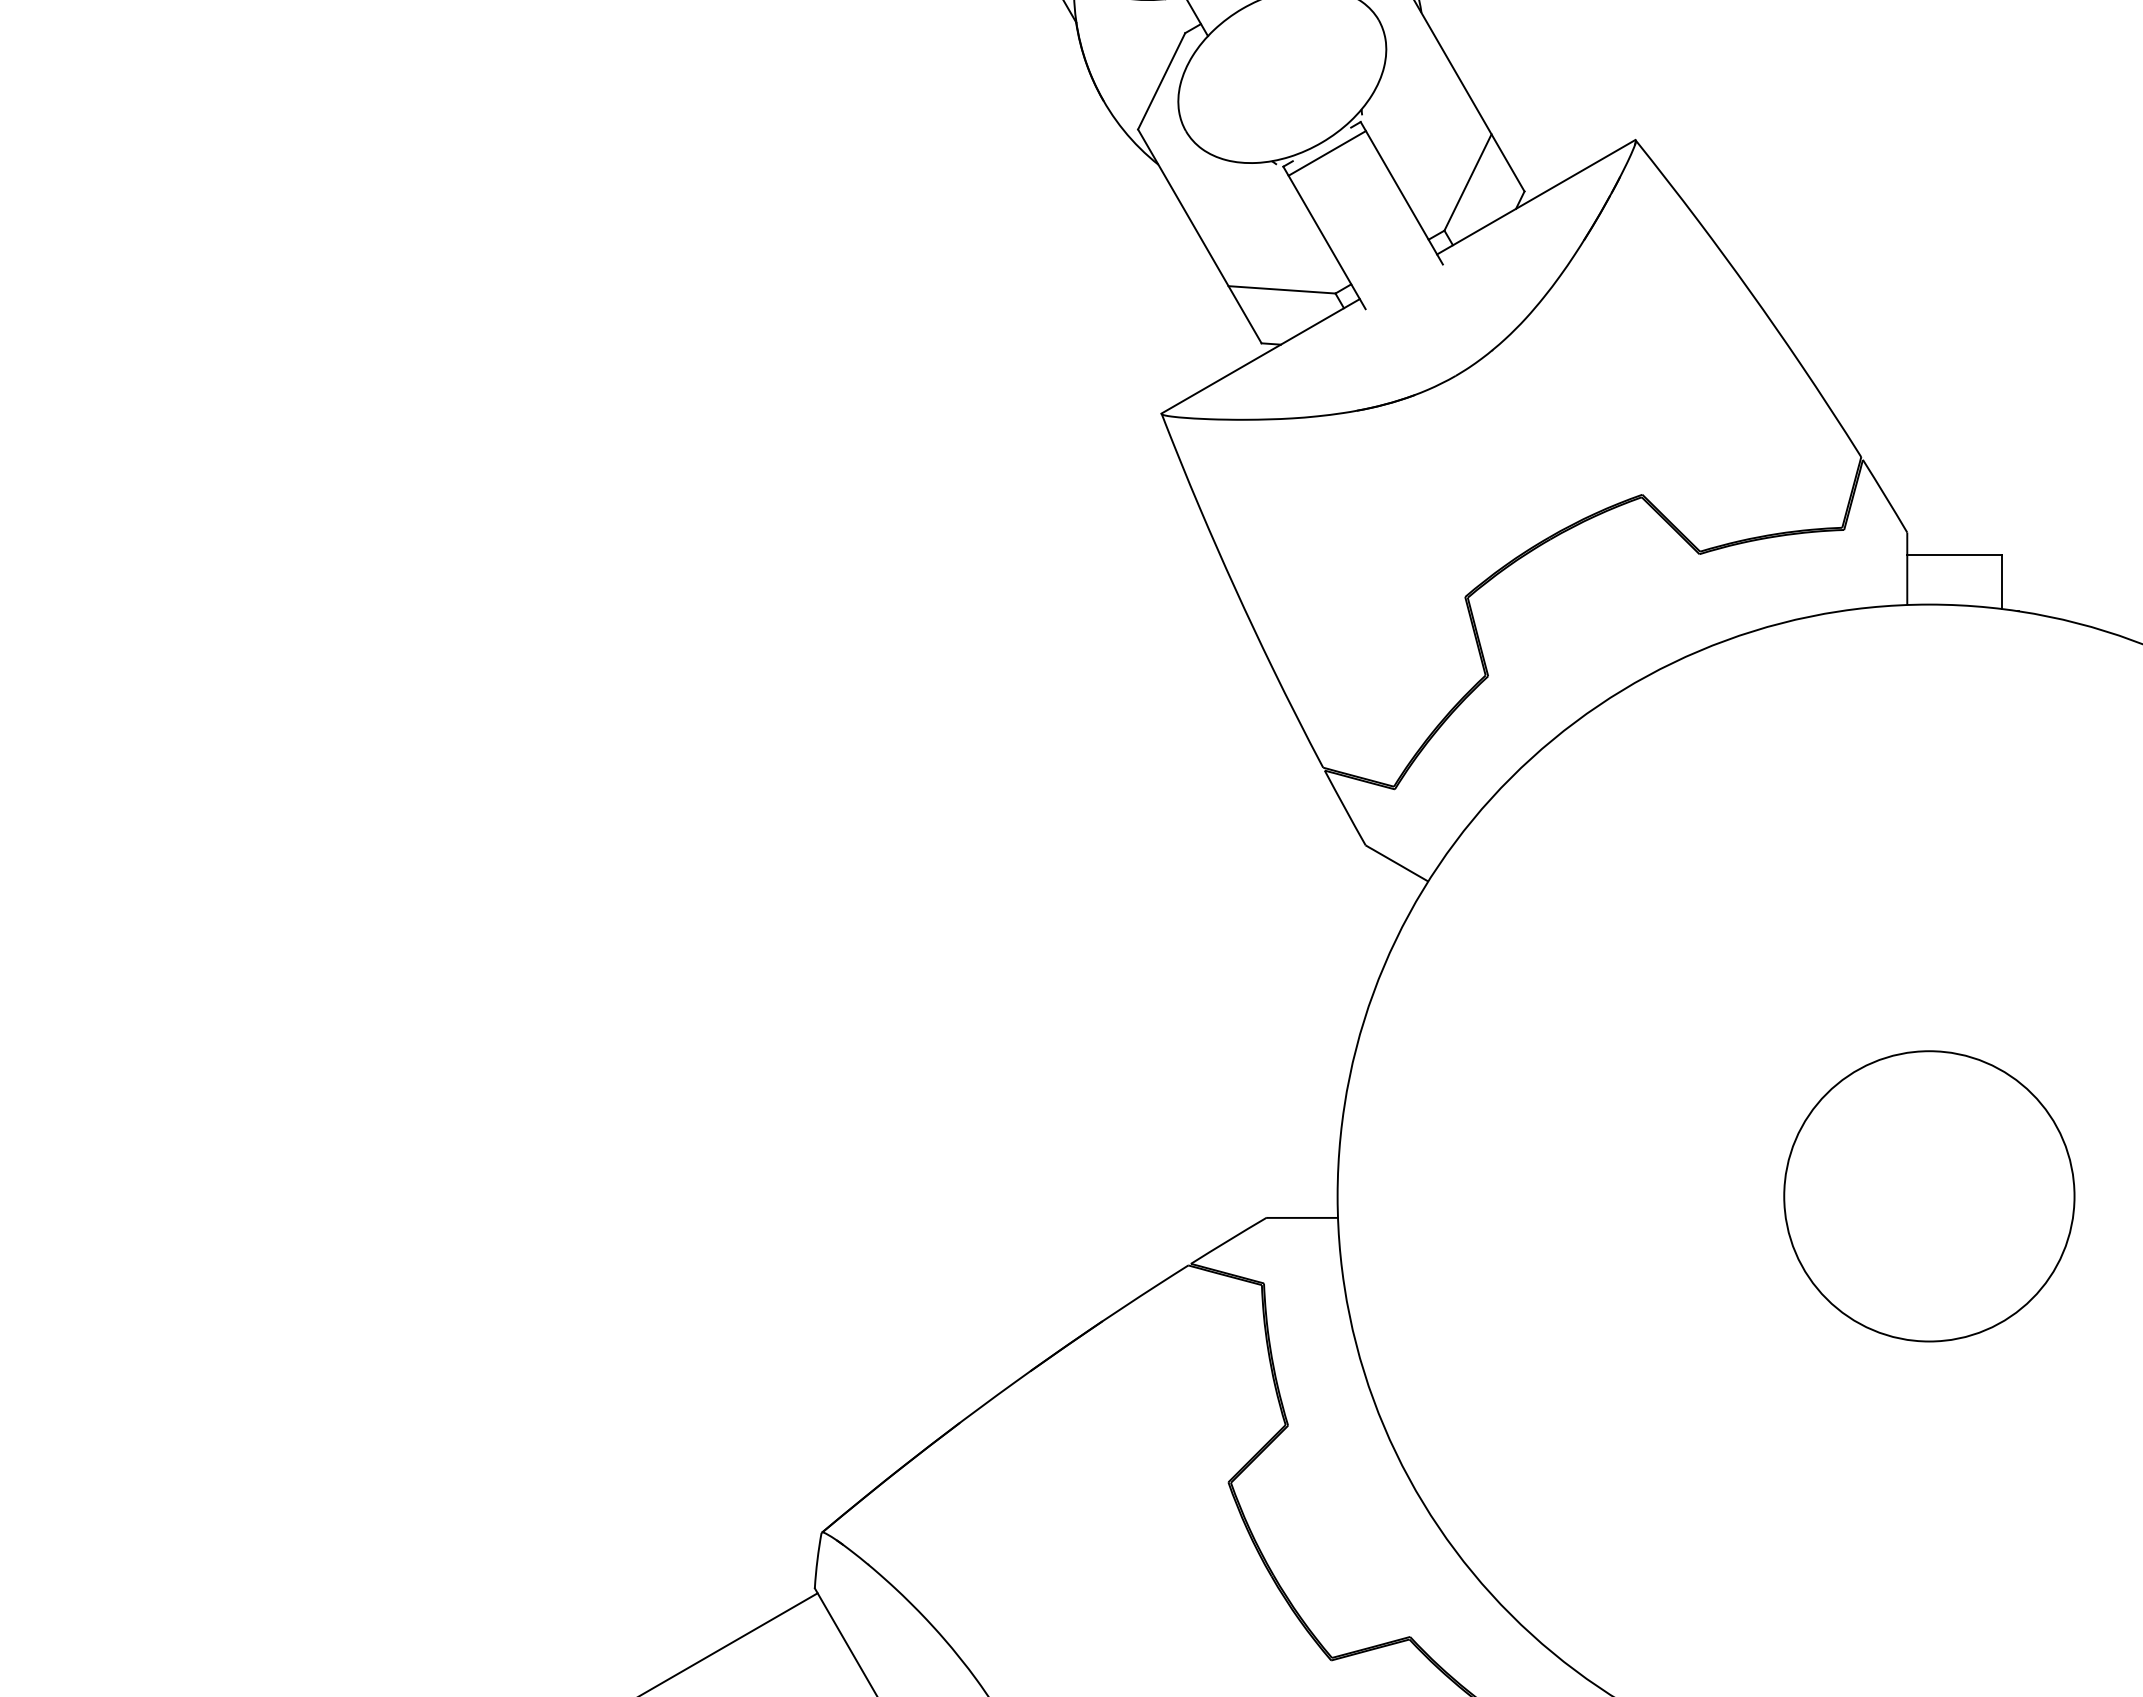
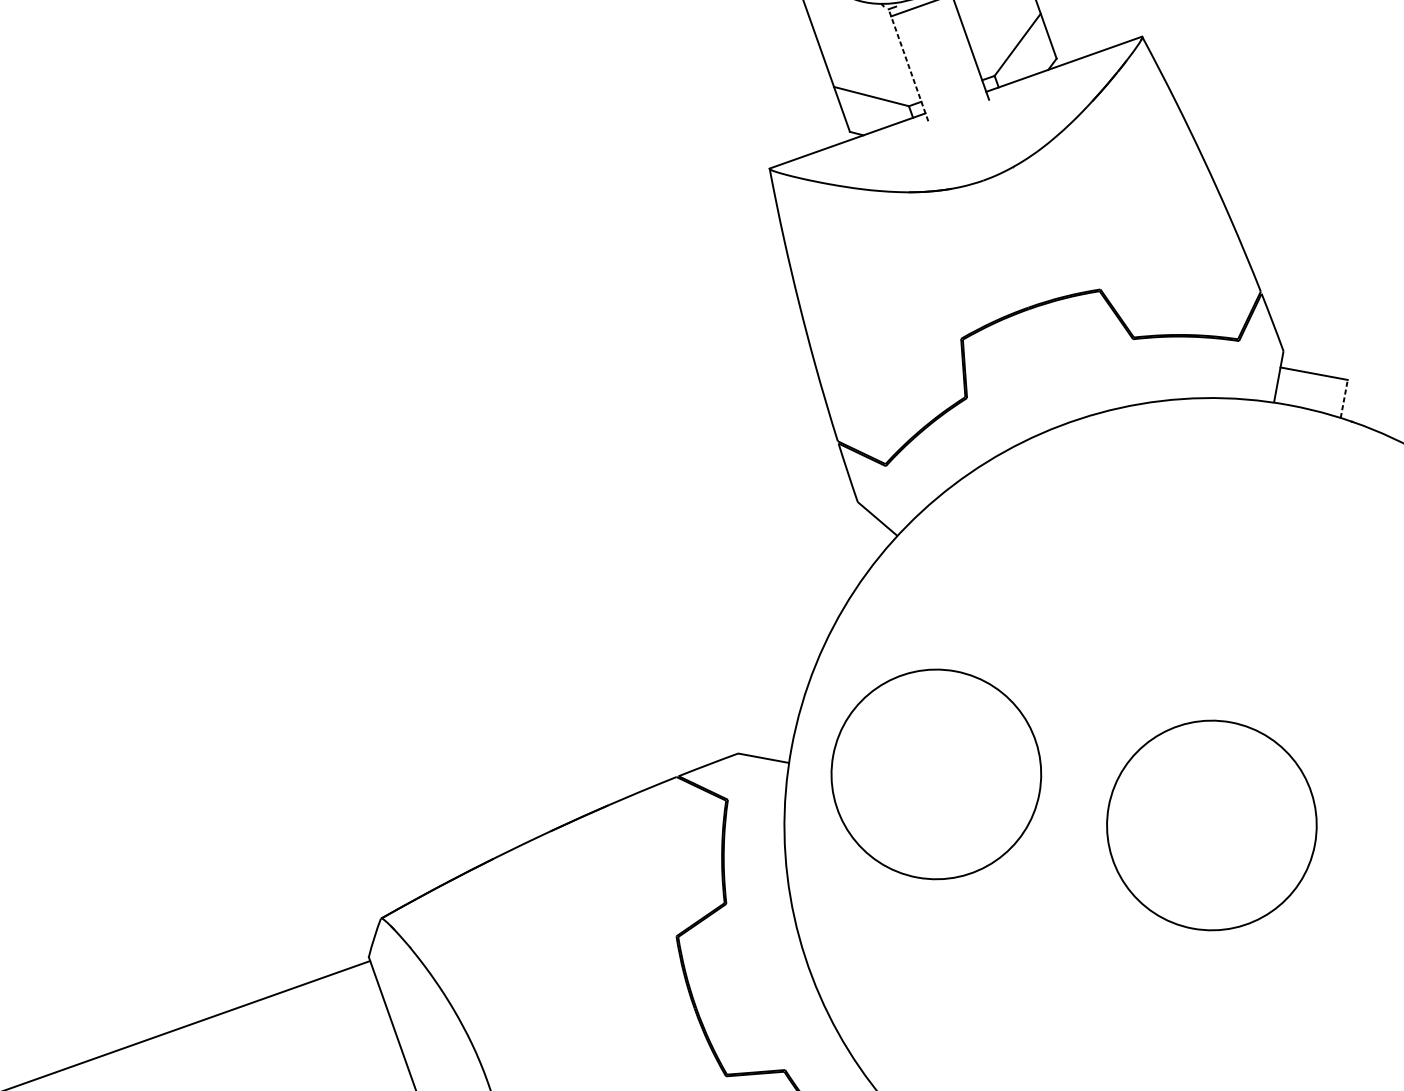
line: (1324, 237) -> (908, 64), solid -> dashed
line: (2001, 582) -> (1343, 399), solid -> dashed
circle: (1541, 1196) -> (936, 774), added

